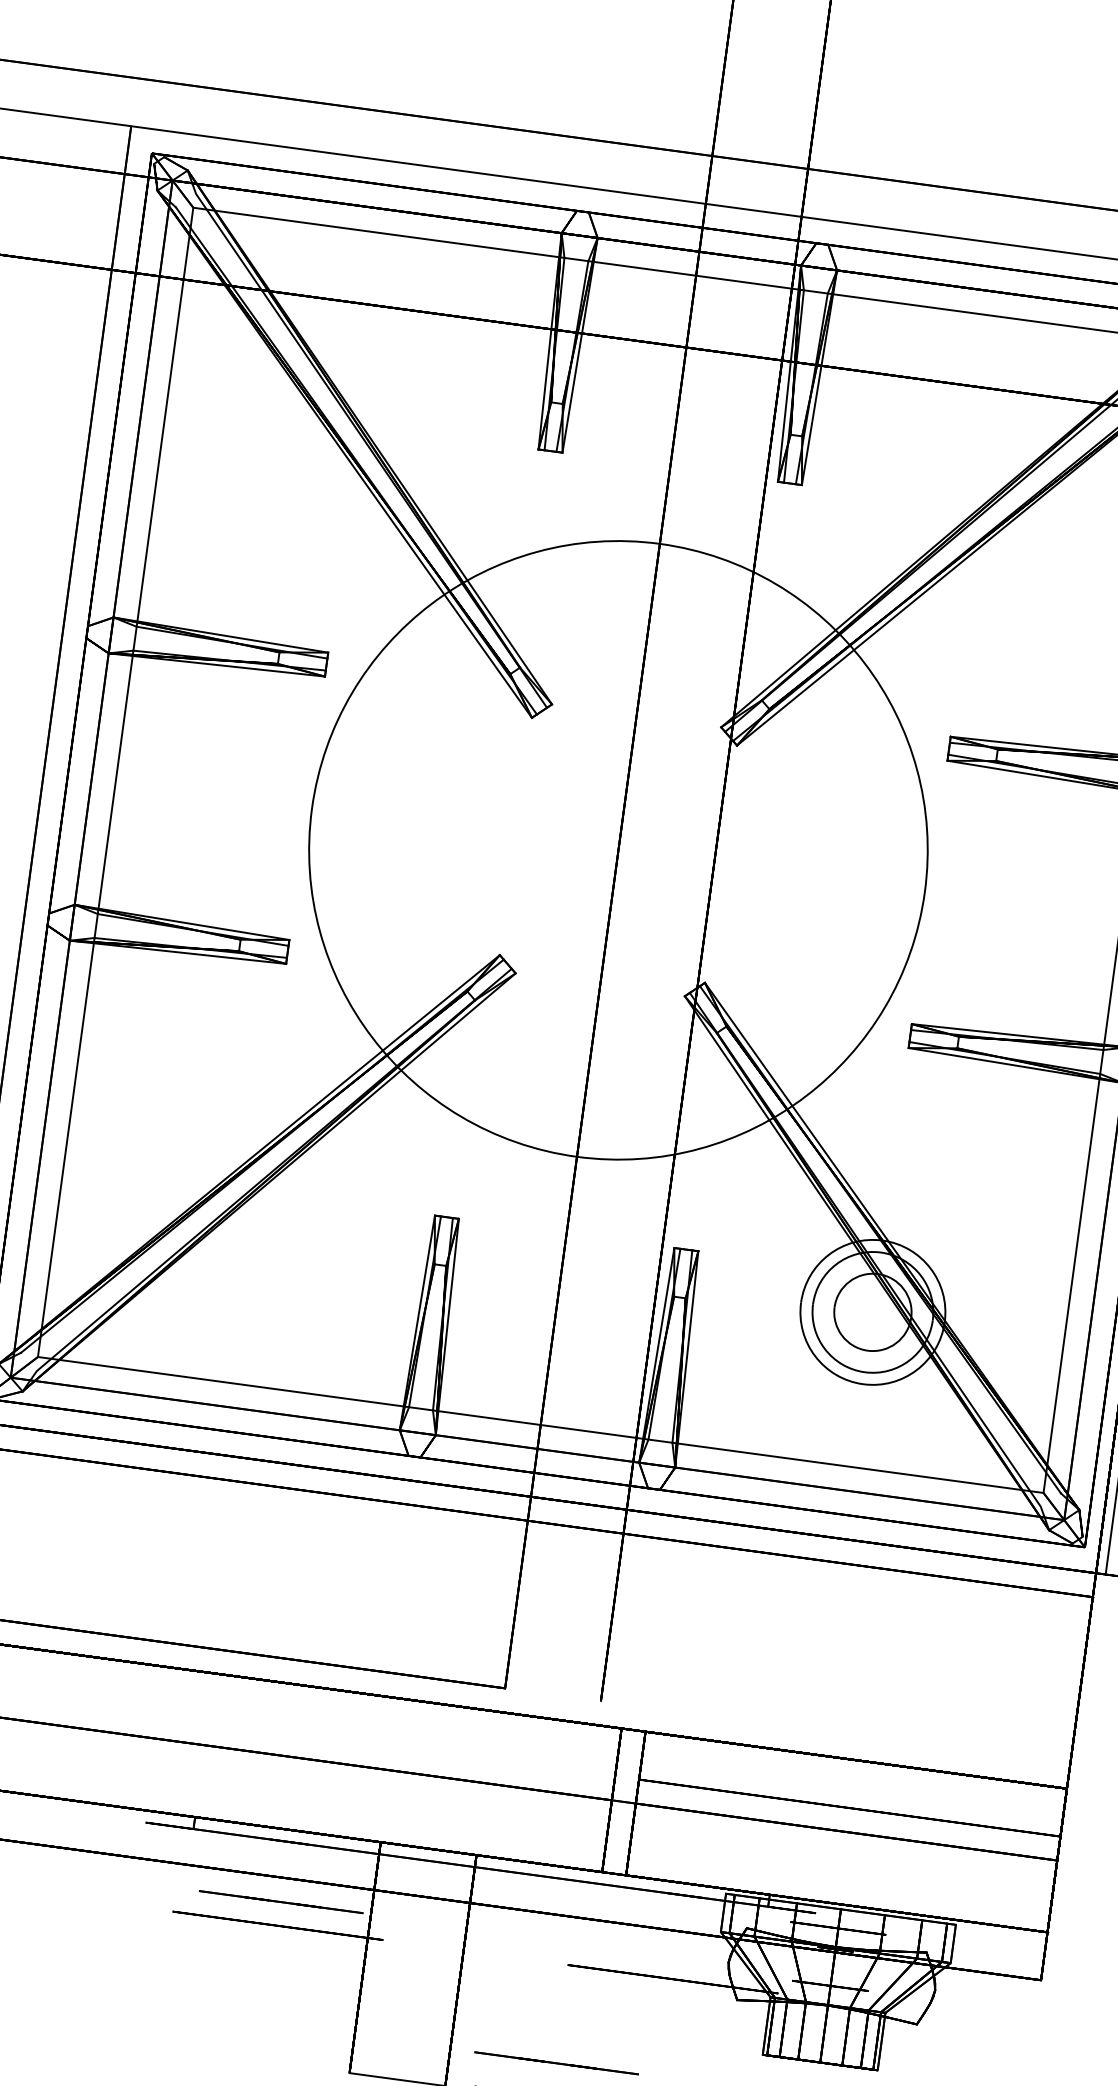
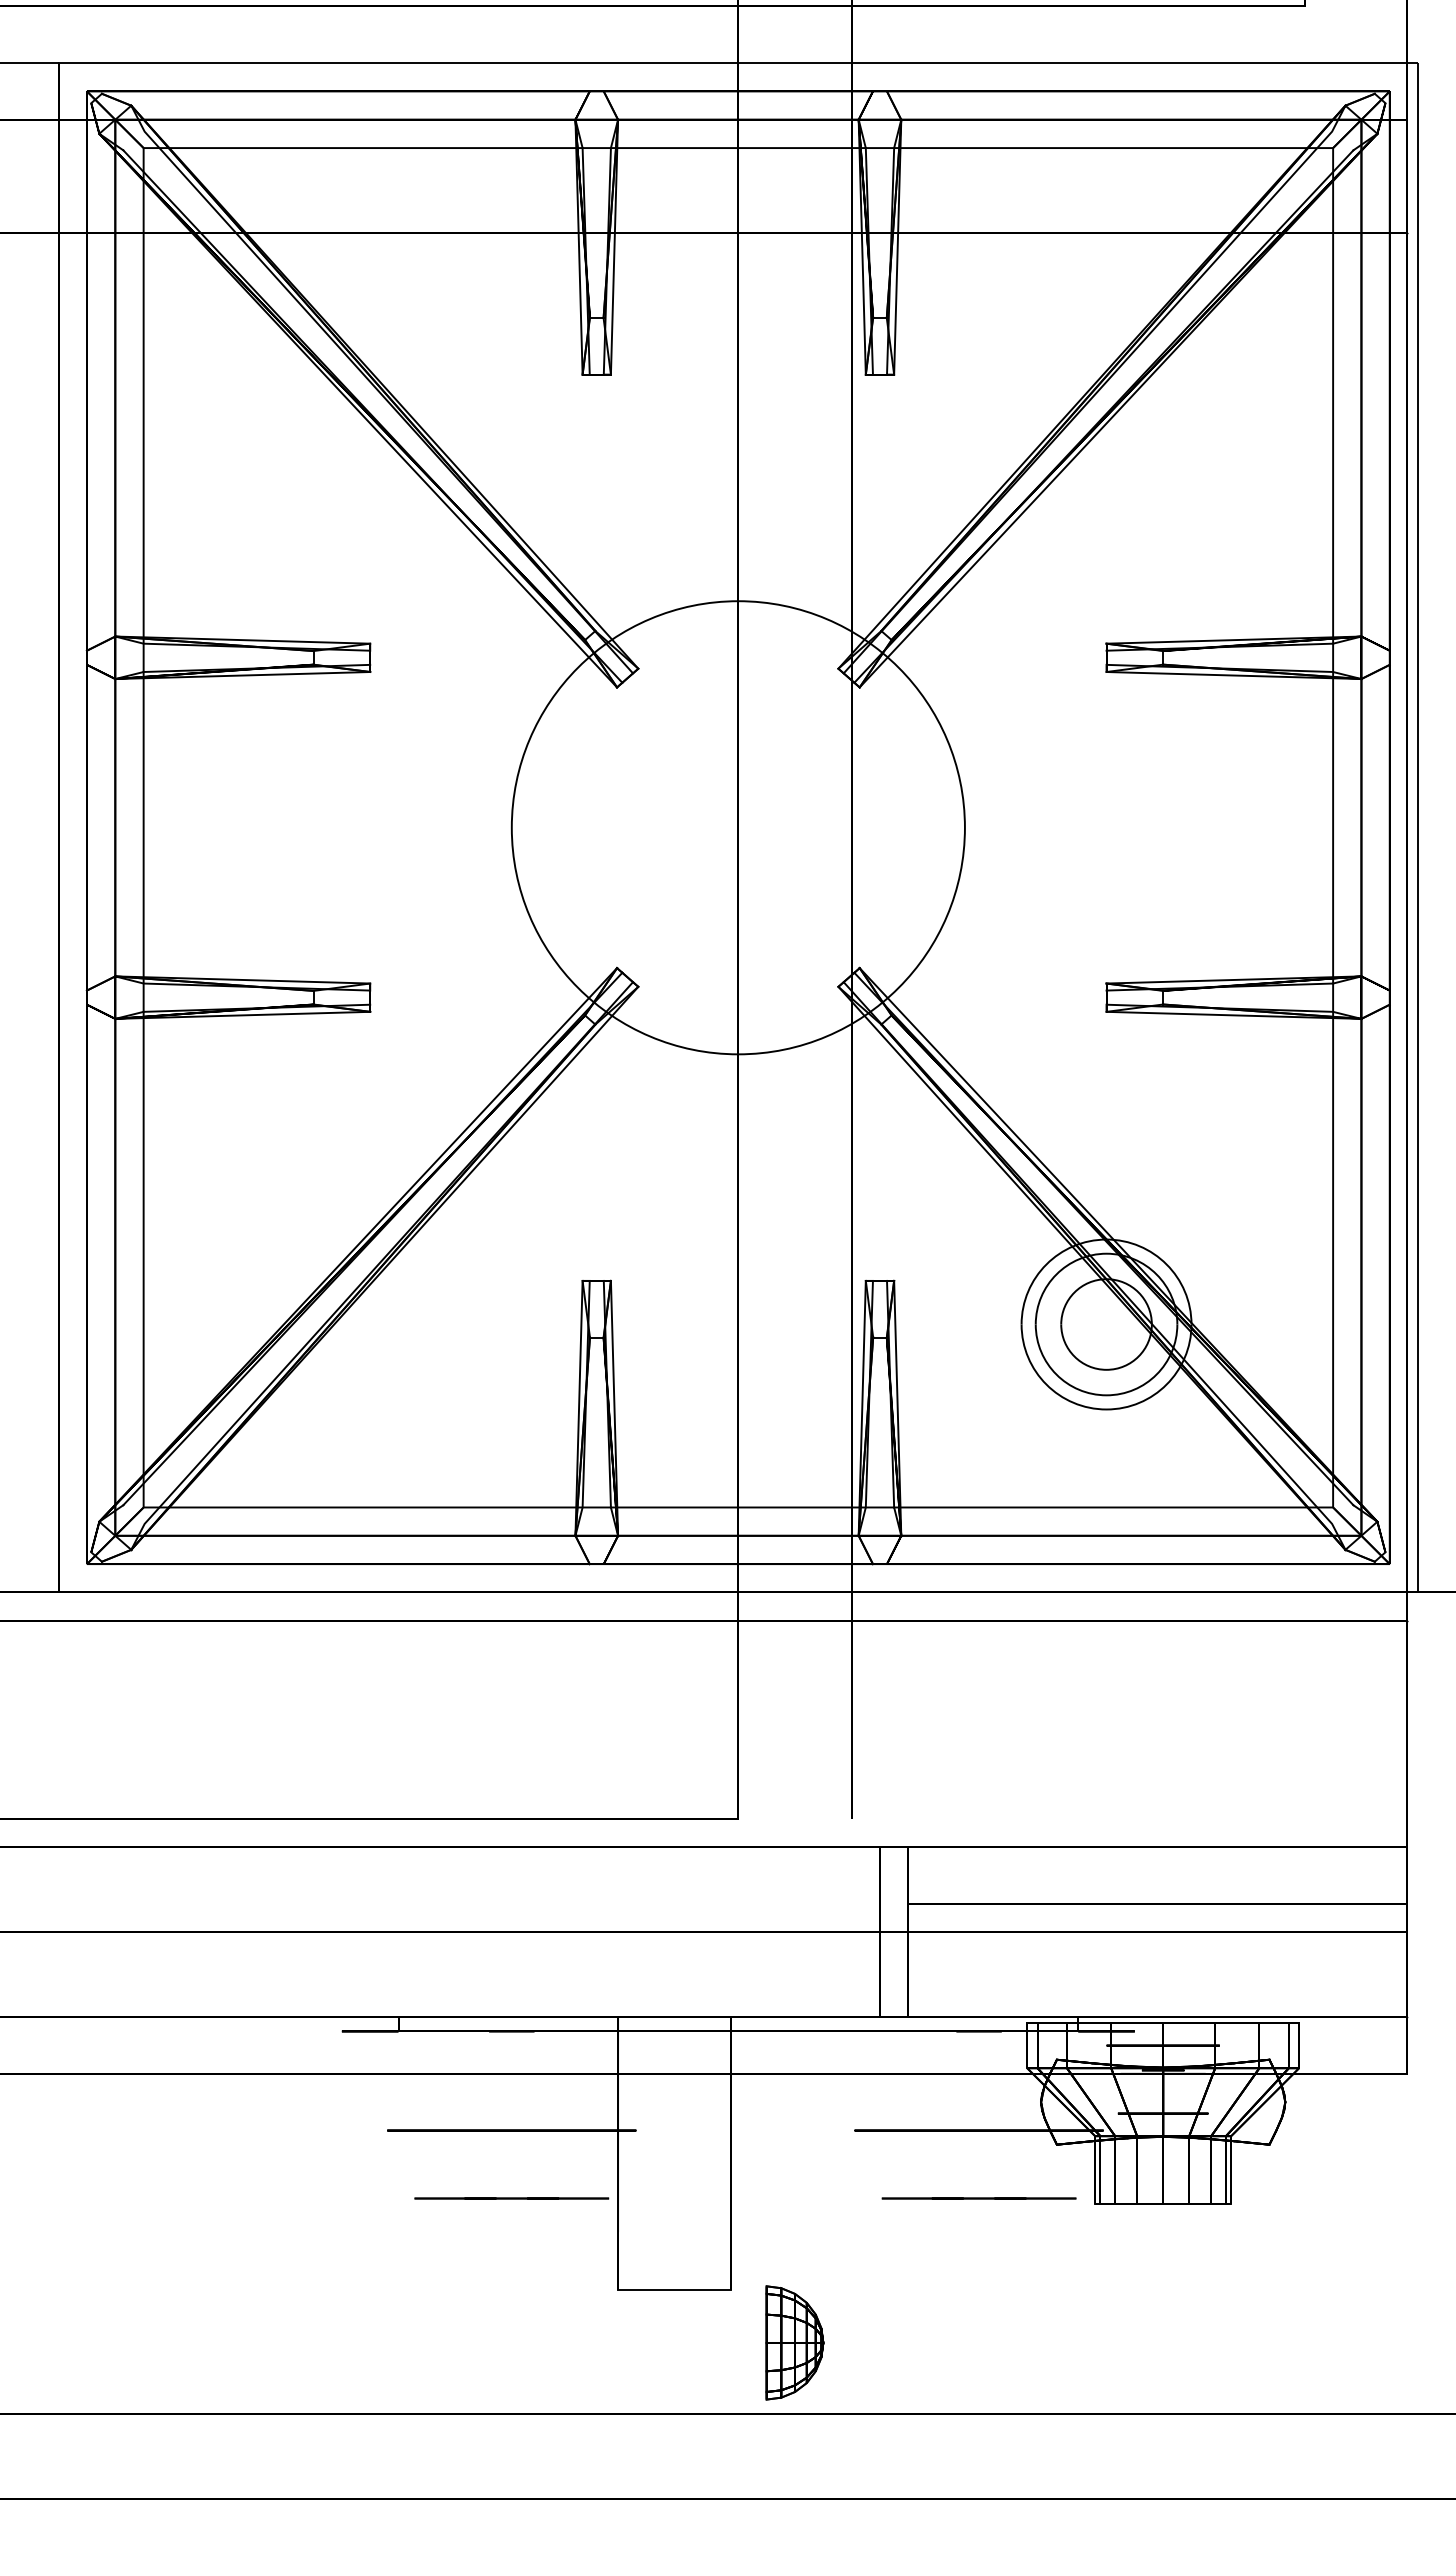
circle: (617, 850) -> (737, 827), size x0.62
line: (280, 1902) -> (511, 2198), moved
line: (556, 2063) -> (978, 2198), moved

